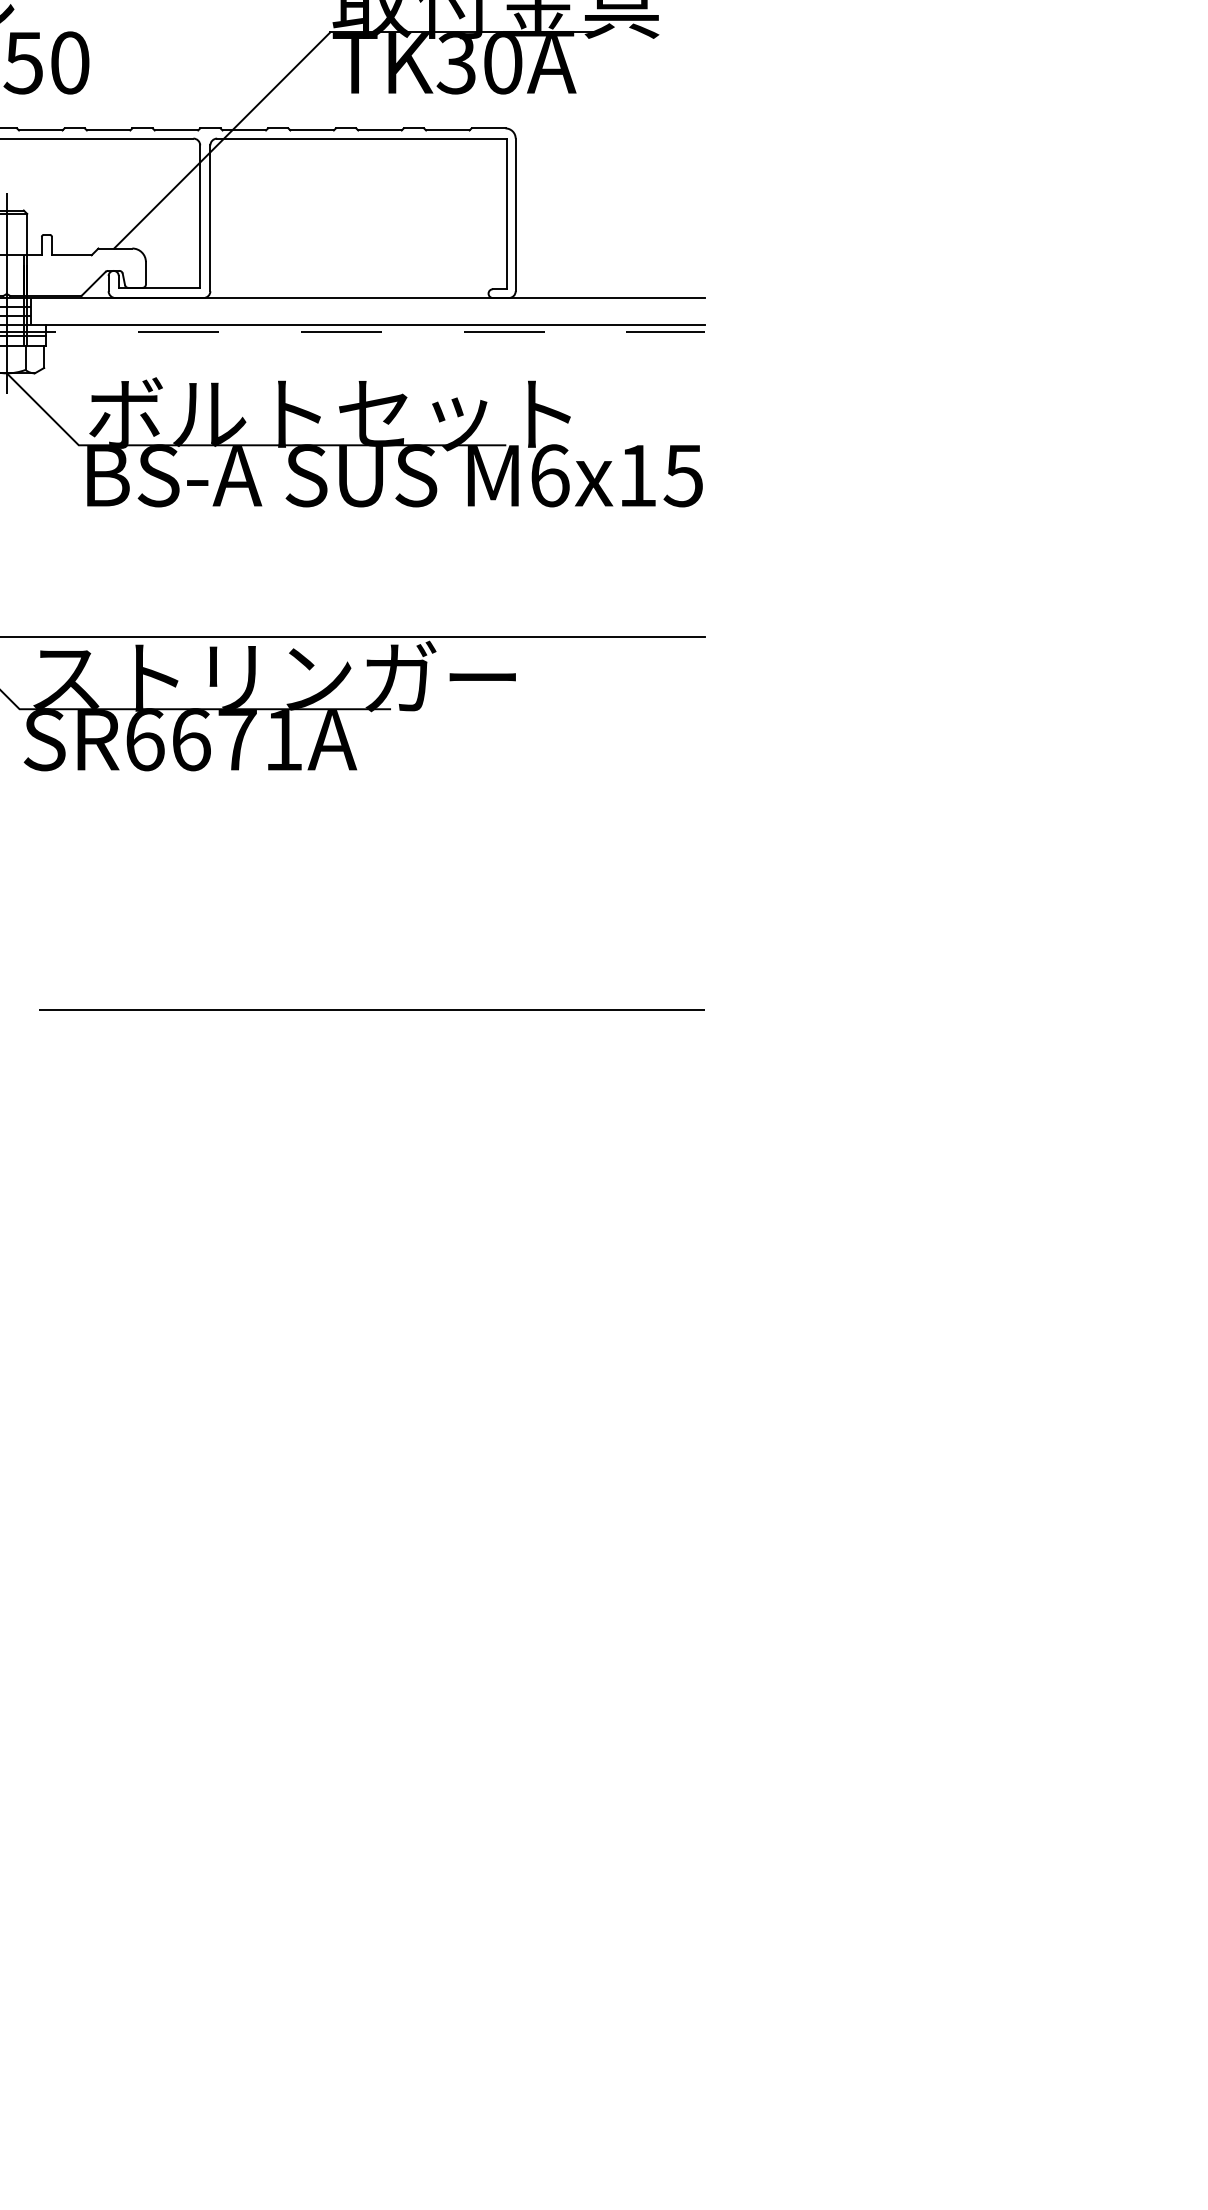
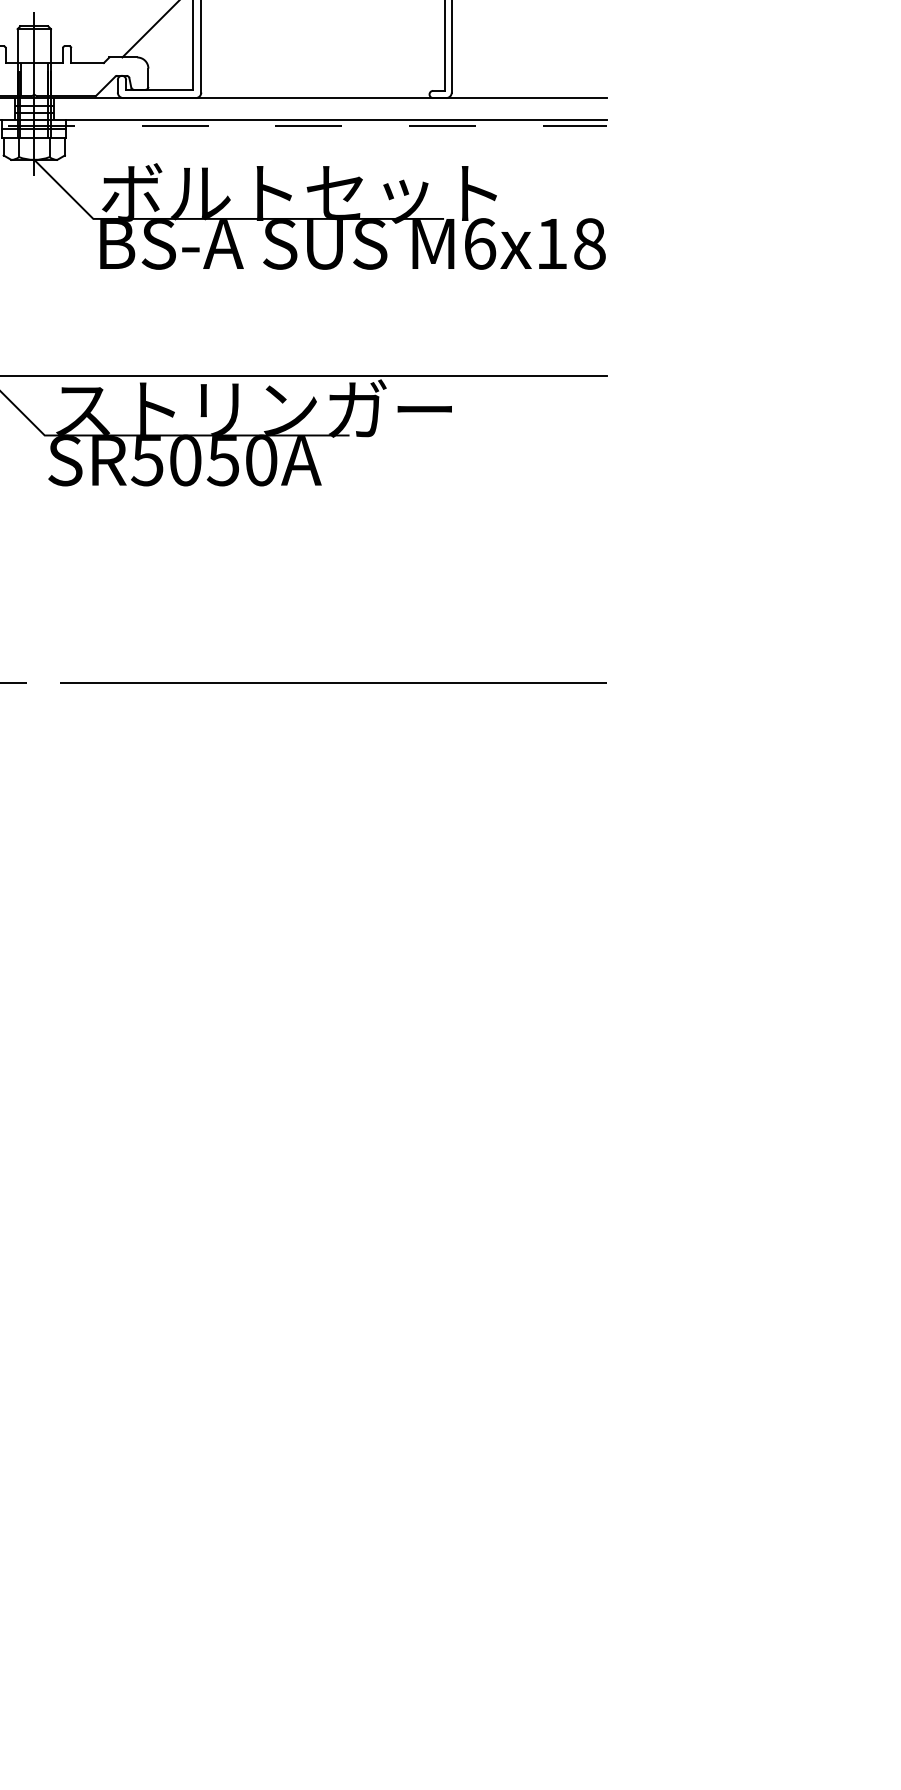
text: (683, 475) -> (589, 243), M6x15 -> M6x18
text: (213, 739) -> (203, 460), SR6671A -> SR5050A

